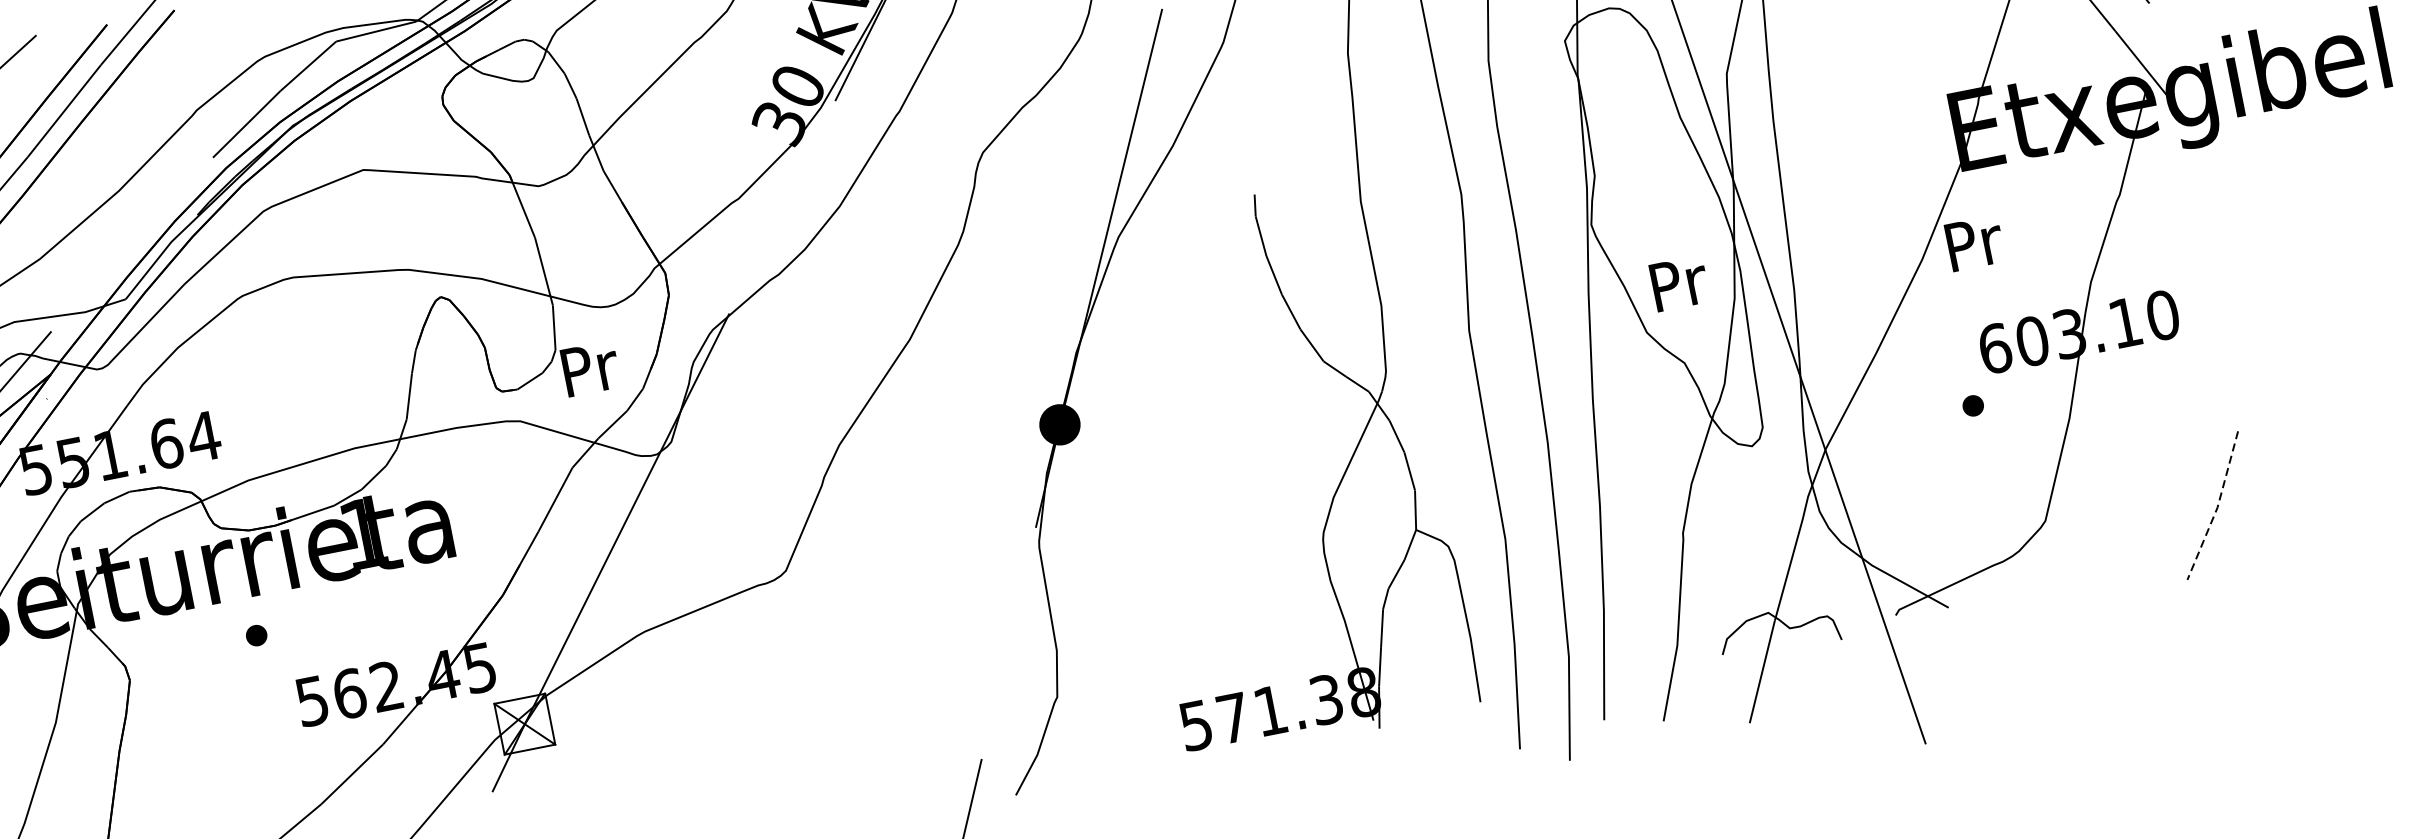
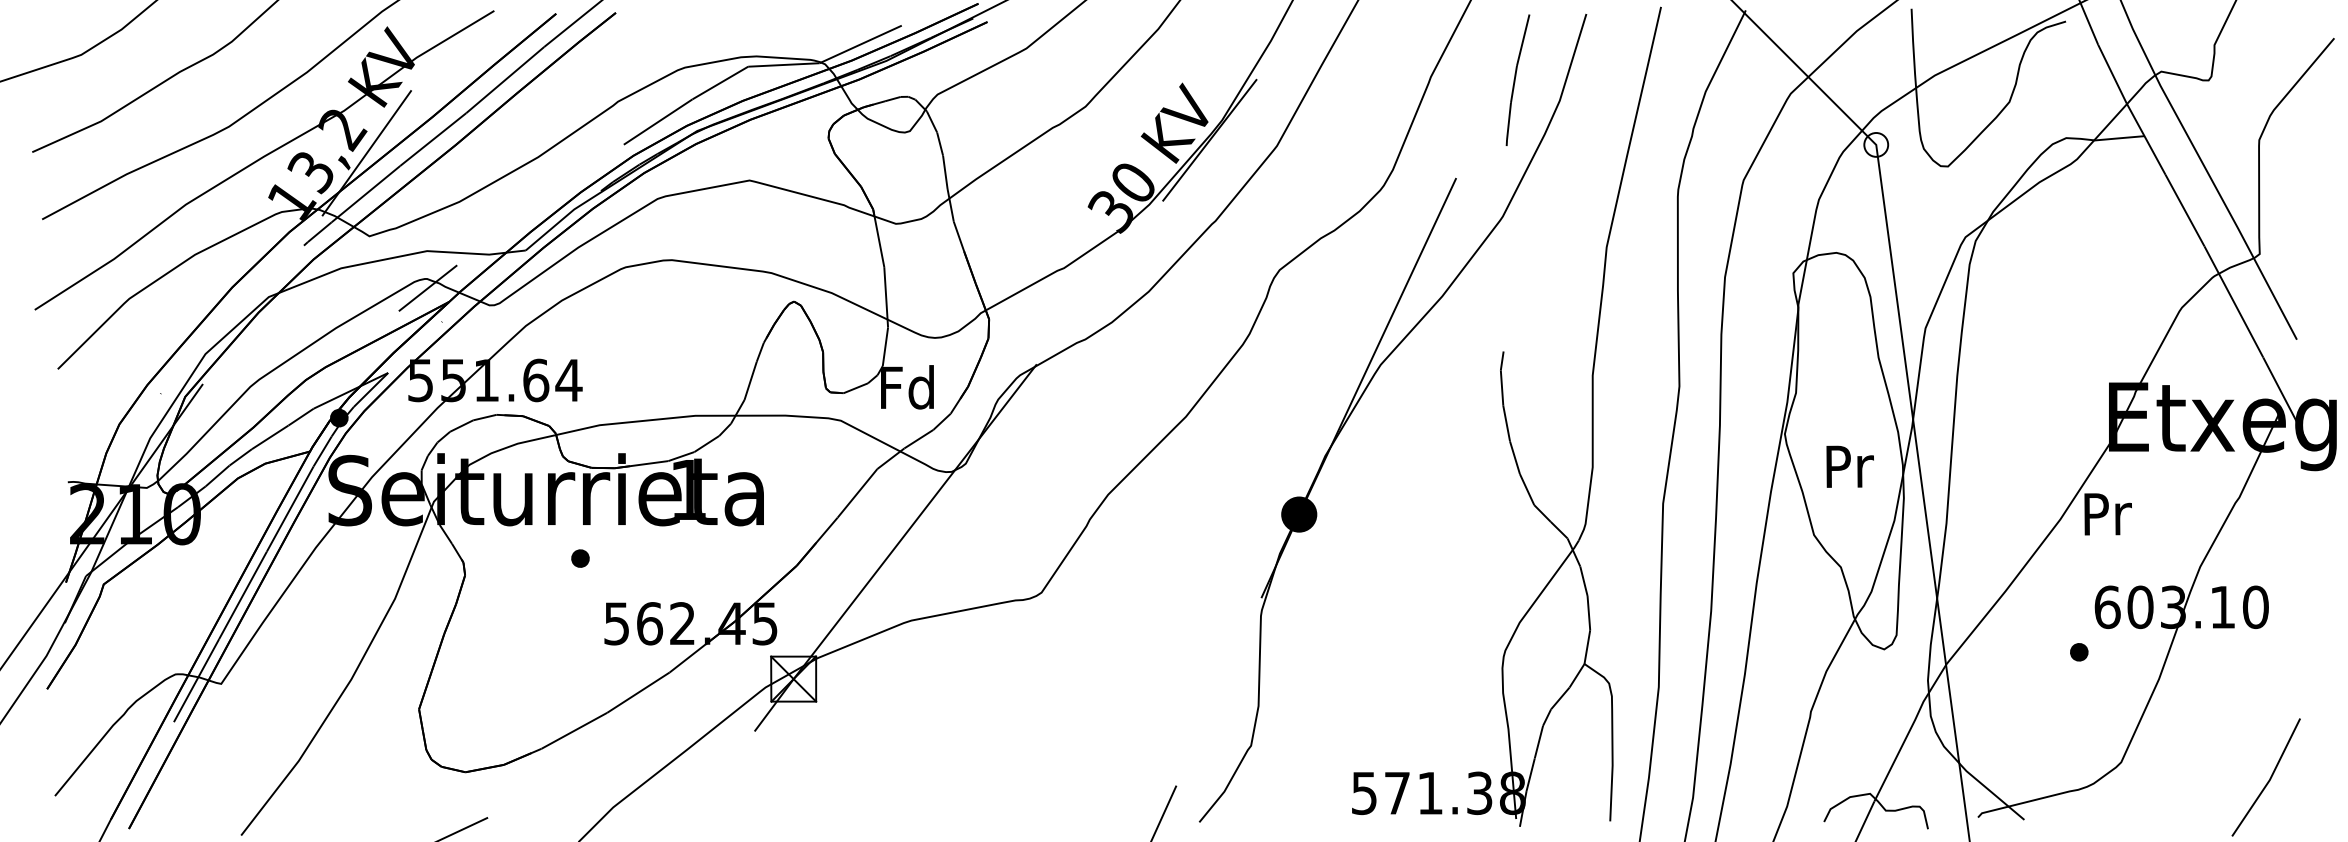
text: (1678, 283) -> (1849, 466), moved
text: (588, 368) -> (907, 387), Pr -> Fd
line: (2217, 508) -> (2269, 780), dashed -> solid

